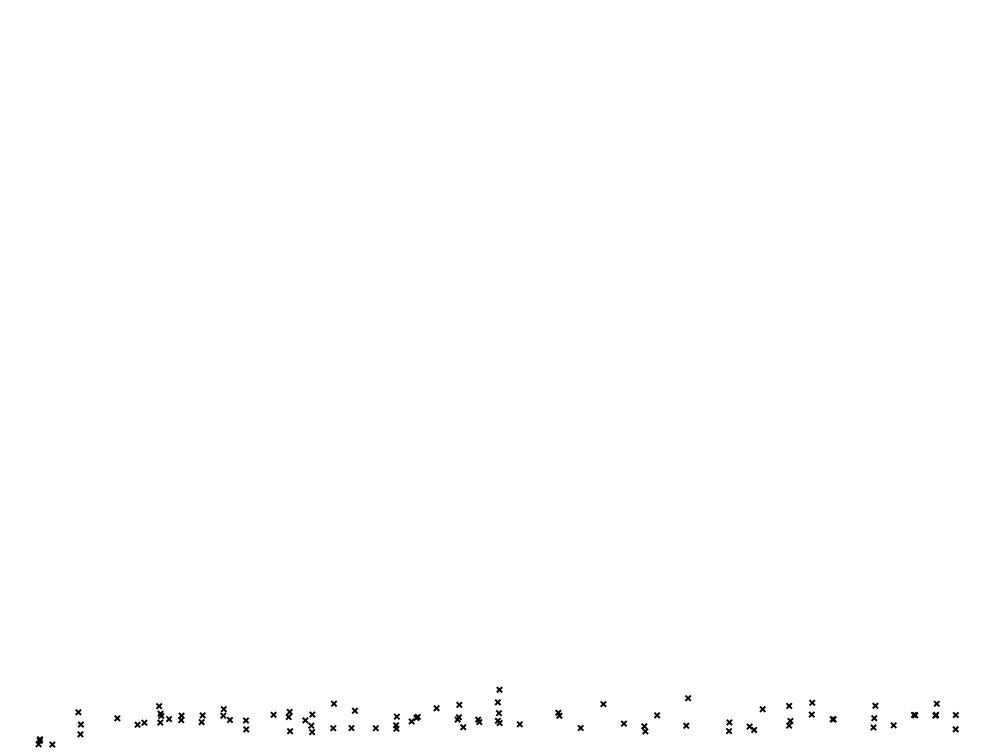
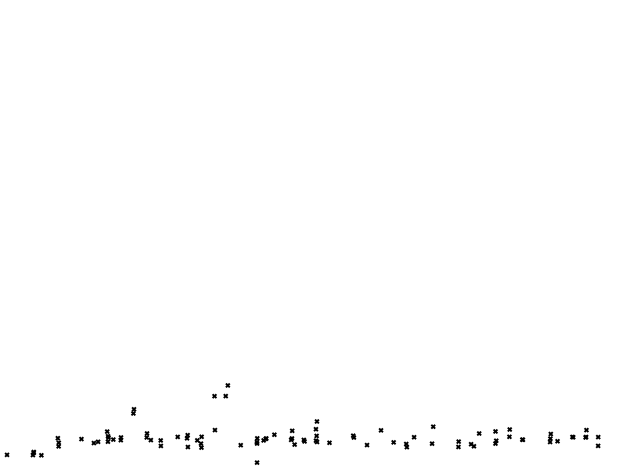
part: (883, 715) -> (553, 437), size x0.6
part: (415, 717) -> (265, 438), size x0.7
part: (201, 718) -> (133, 411), moved
part: (344, 718) -> (221, 390), moved
part: (80, 723) -> (58, 442), size x0.6

